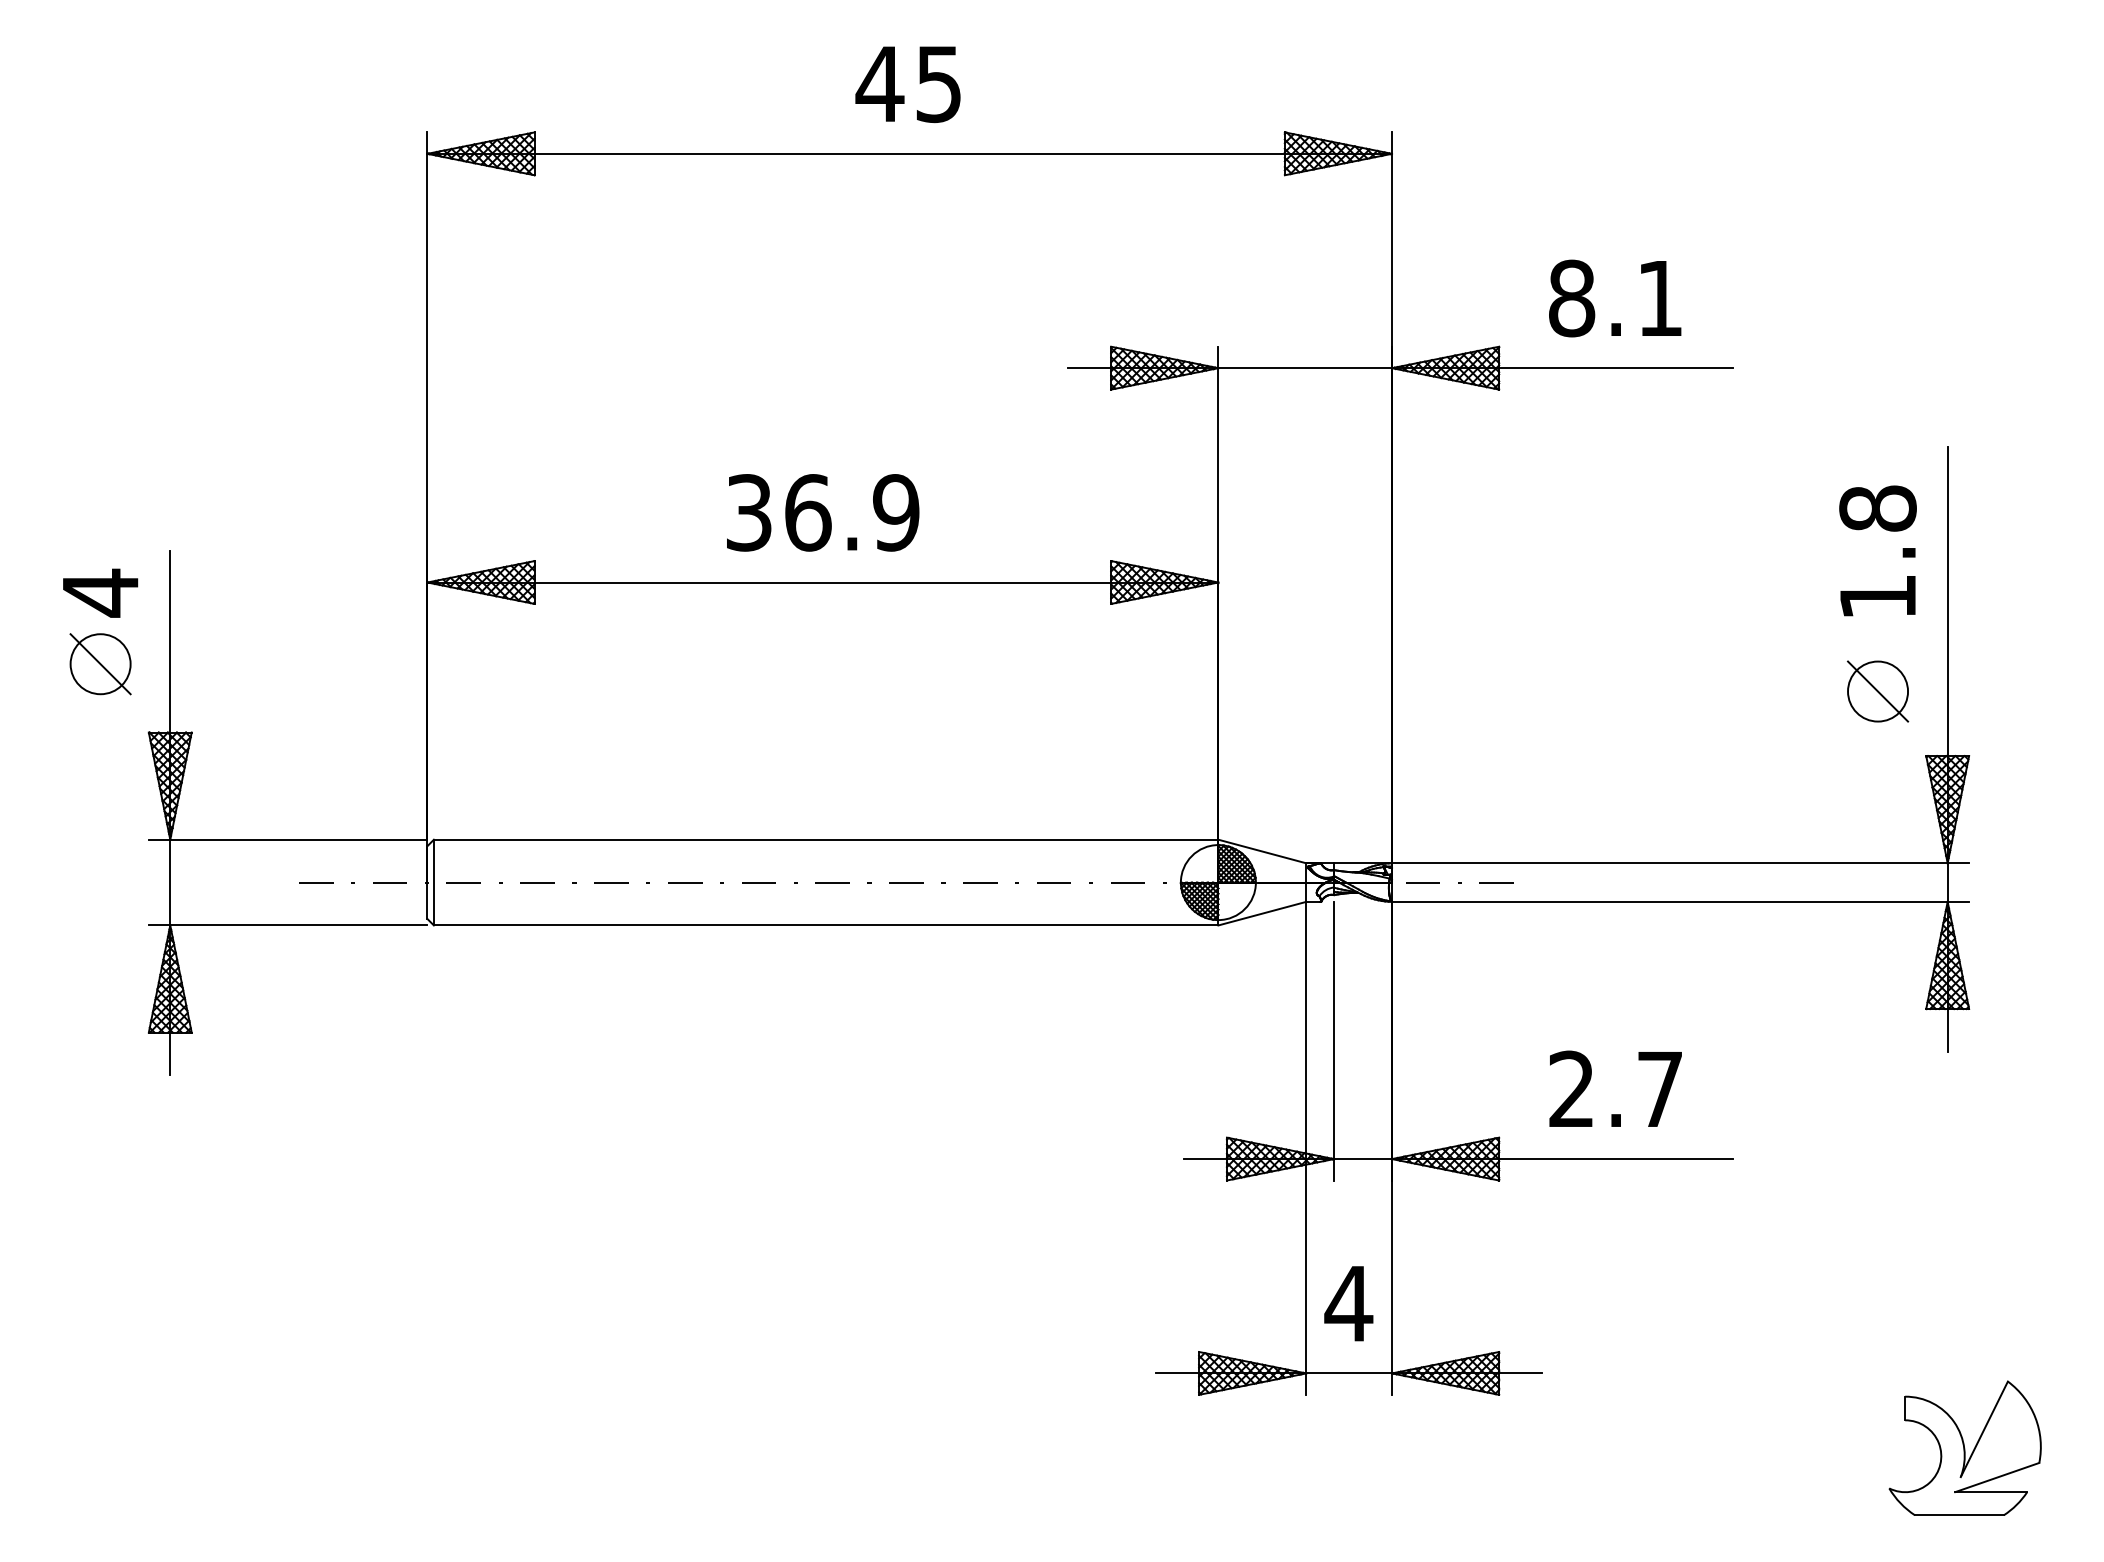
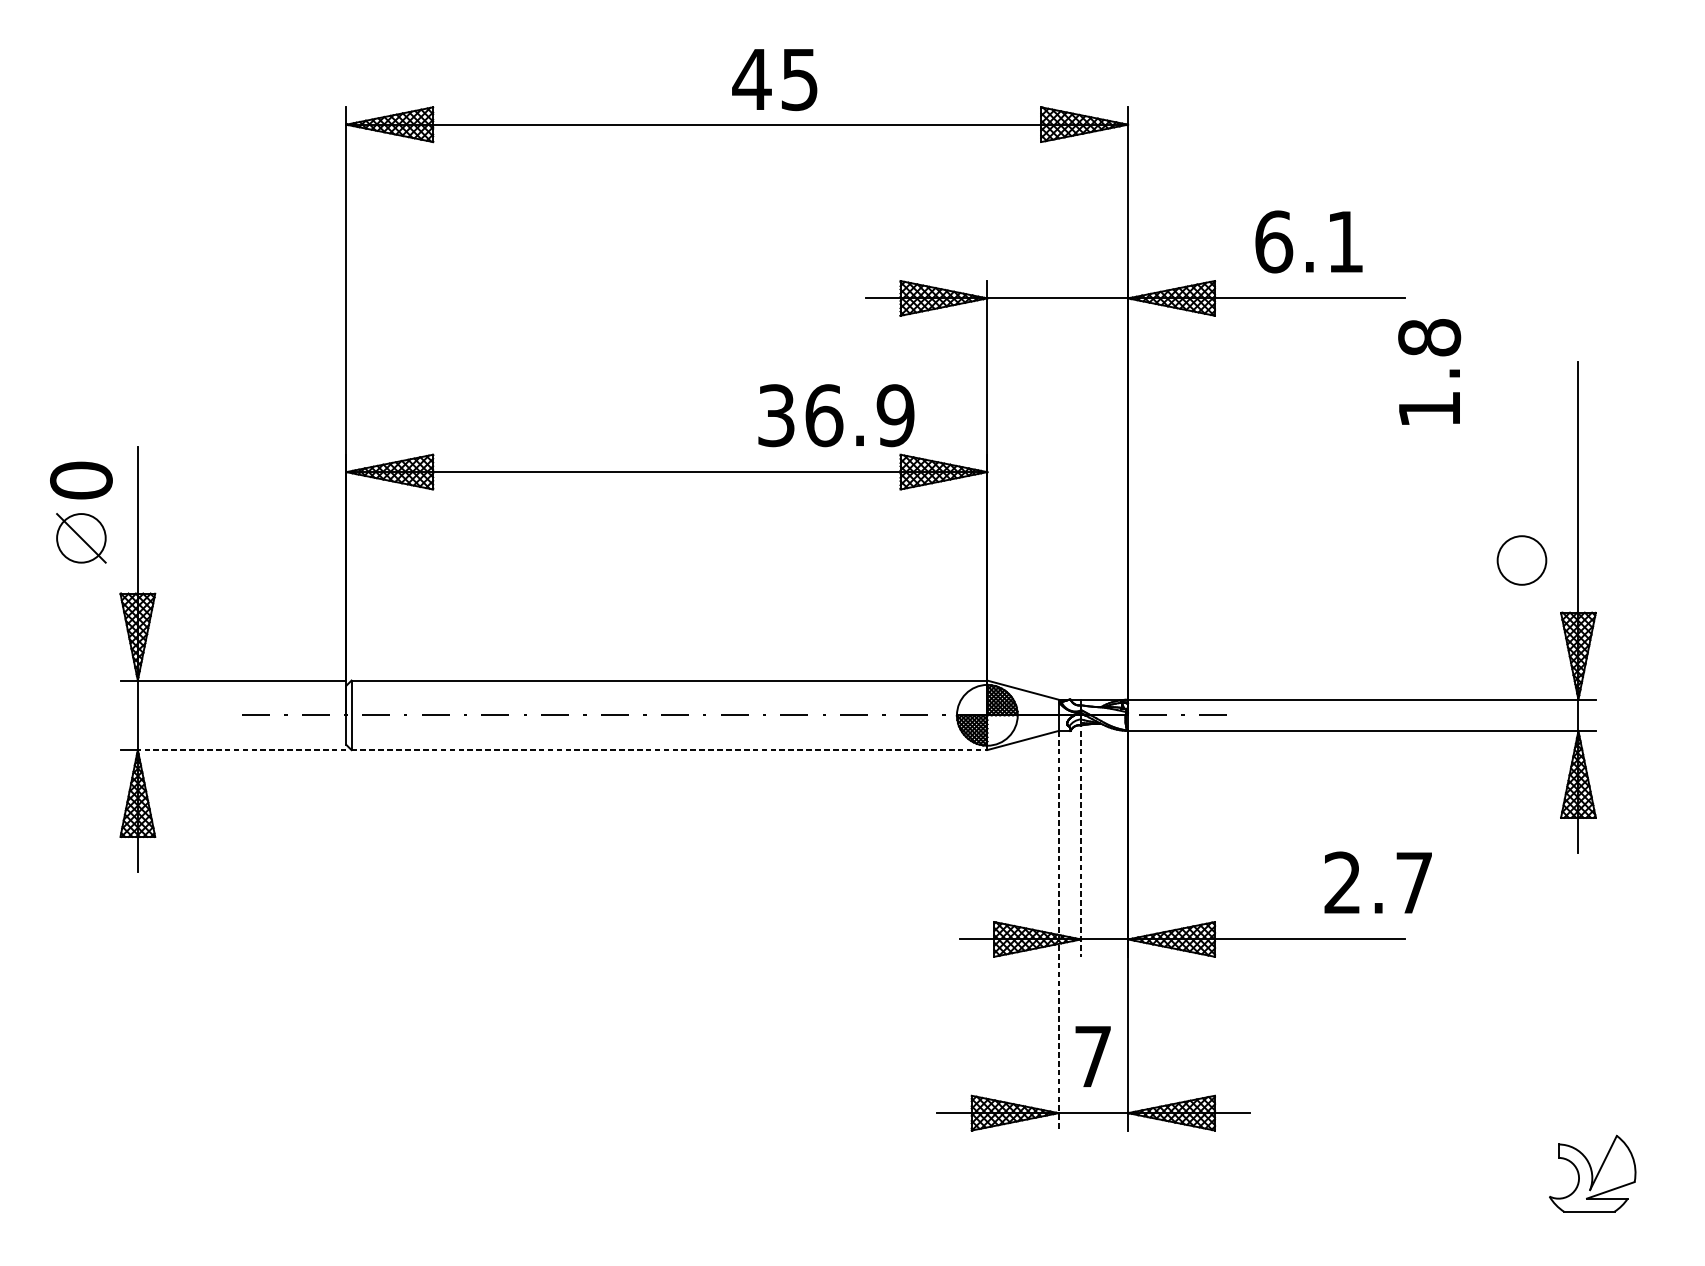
text: (907, 84) -> (774, 79), moved
text: (1572, 298) -> (1274, 241), 8.1 -> 6.1
text: (823, 512) -> (836, 415), moved
text: (1877, 550) -> (1429, 371), moved
text: (100, 592) -> (81, 480), 4 -> 0
line: (1878, 691) -> (1522, 560), removed
line: (298, 925) -> (241, 750), solid -> dashed
line: (826, 925) -> (669, 750), solid -> dashed
line: (1334, 1041) -> (1081, 844), solid -> dashed
text: (1615, 1088) -> (1378, 882), moved
line: (1306, 1148) -> (1058, 930), solid -> dashed
text: (1348, 1303) -> (1092, 1056), 4 -> 7
part: (1964, 1447) -> (1592, 1173), size x0.7

